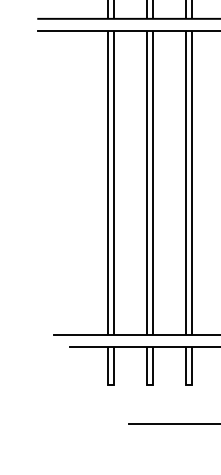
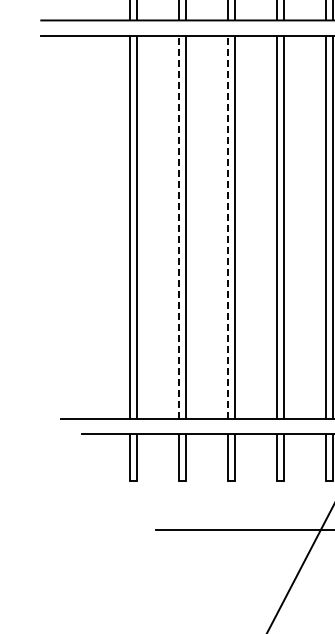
line: (147, 183) -> (178, 227), solid -> dashed
line: (185, 183) -> (227, 227), solid -> dashed

